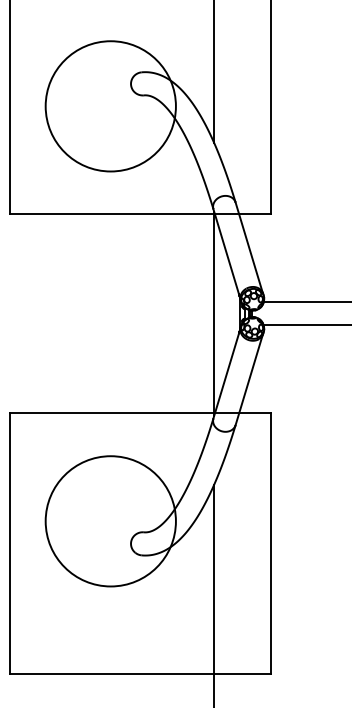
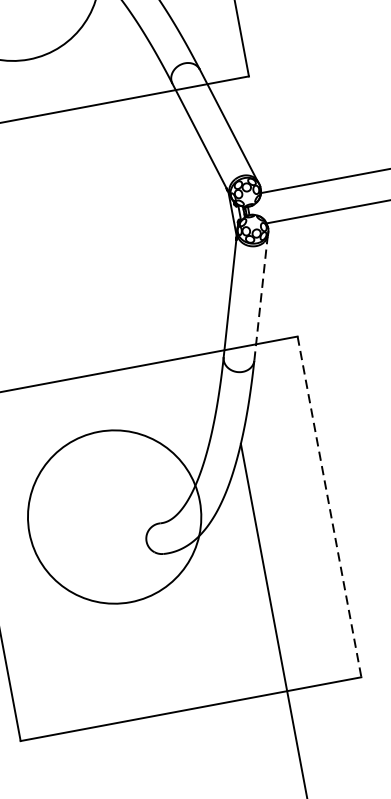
line: (214, 313) -> (199, 219), removed
line: (249, 380) -> (261, 298), solid -> dashed
line: (270, 544) -> (329, 508), solid -> dashed

